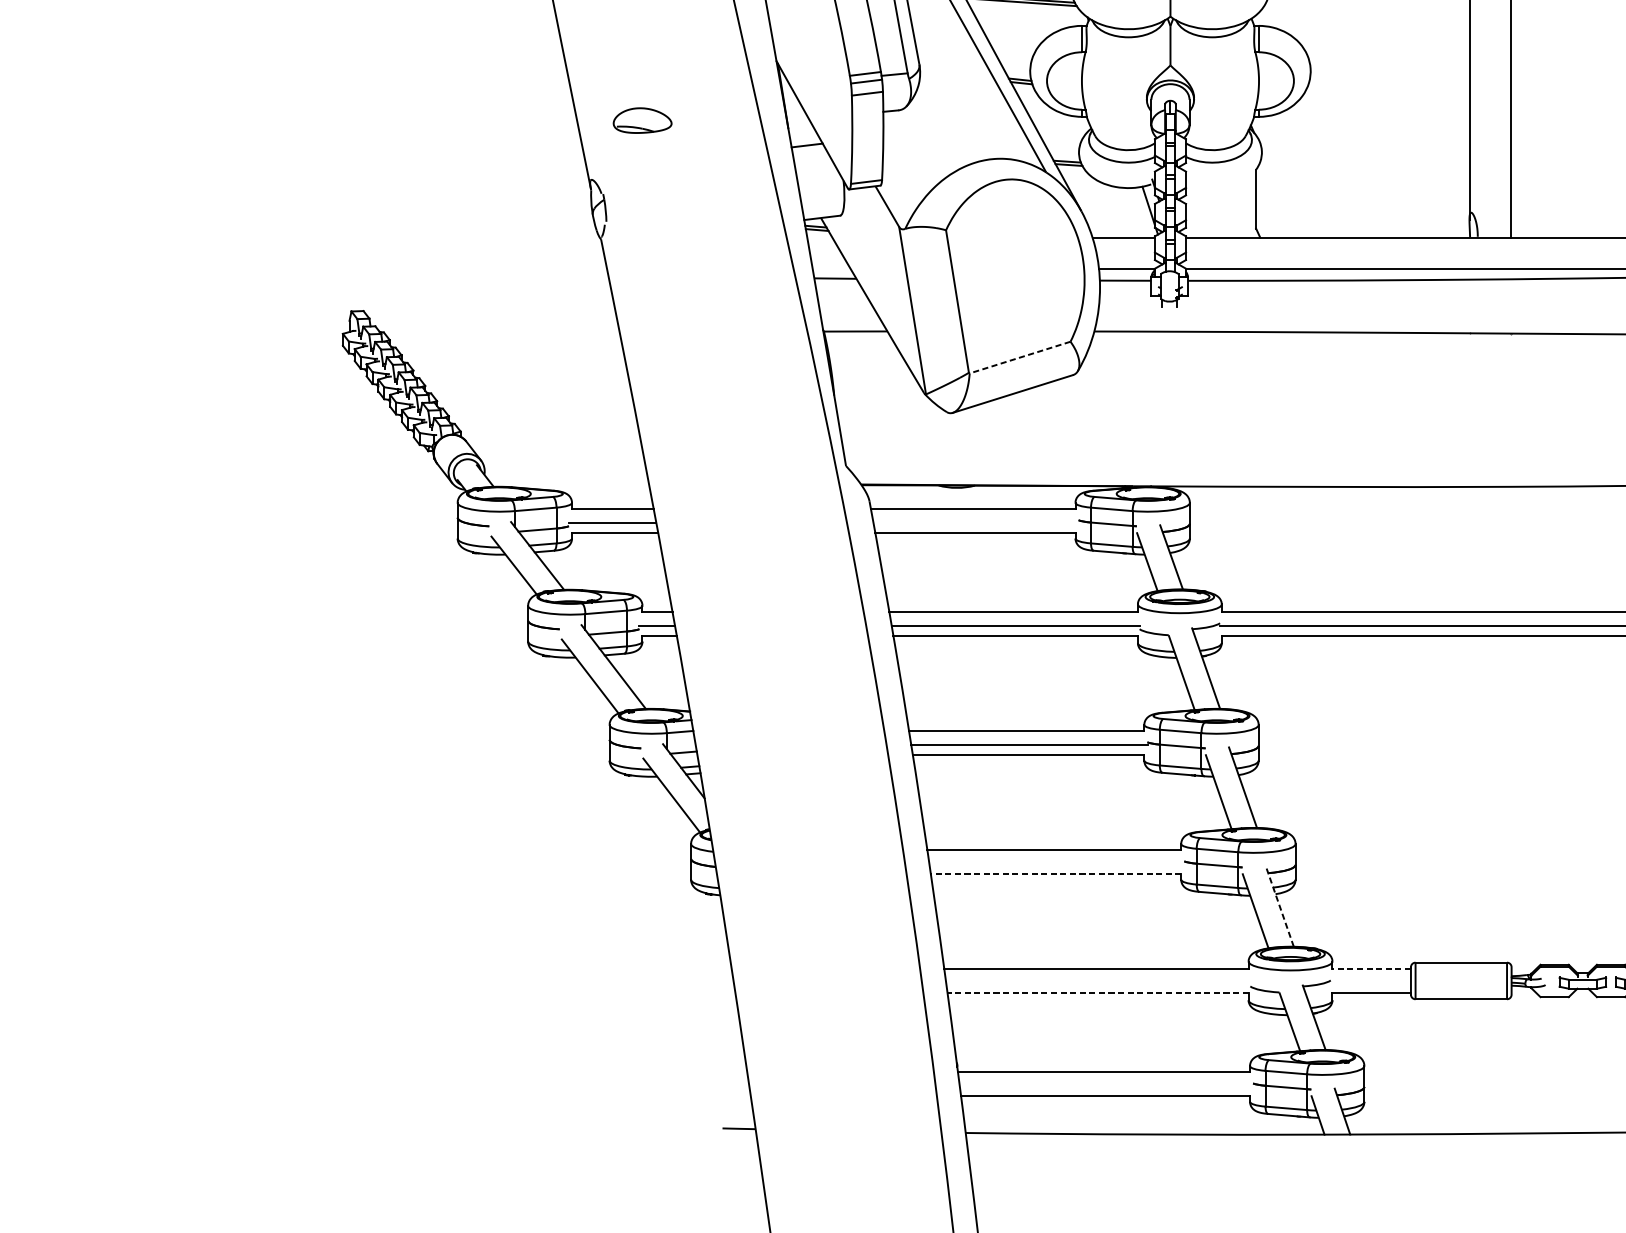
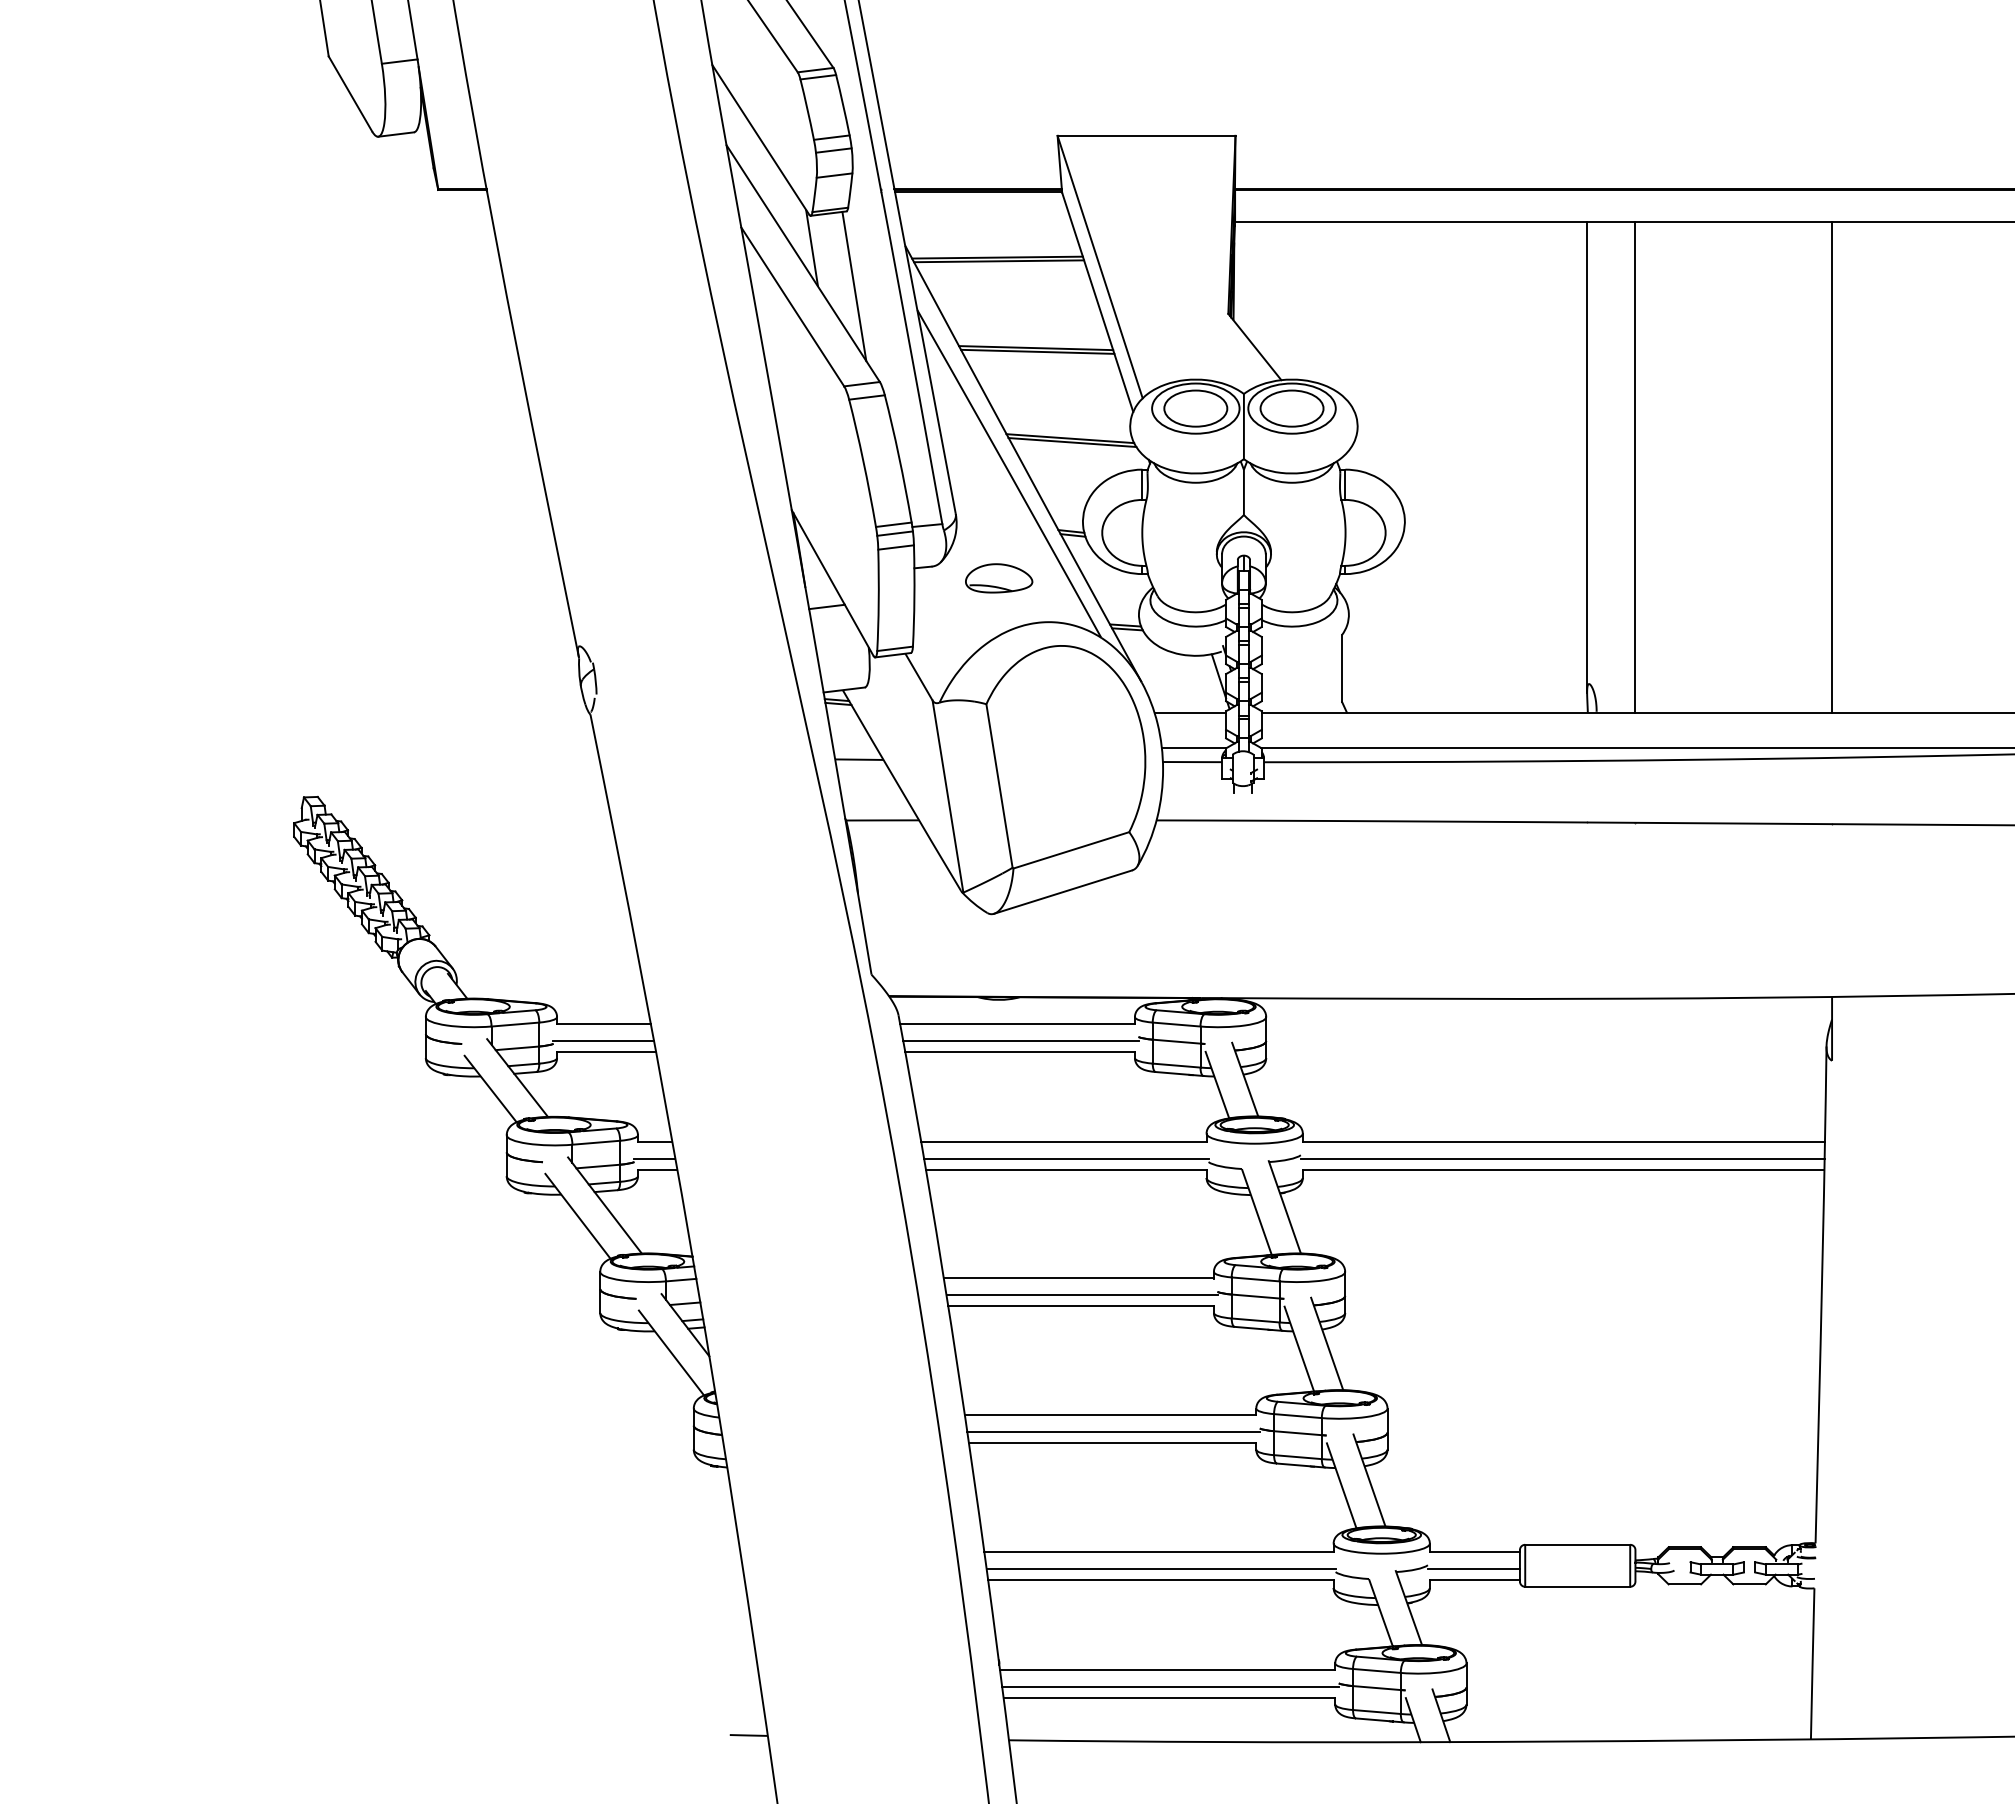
part: (642, 120) -> (999, 578), moved
line: (1020, 357) -> (1071, 850), dashed -> solid
line: (975, 523) -> (1020, 1040), added
line: (1056, 864) -> (1113, 1432), added
line: (1055, 874) -> (1112, 1443), dashed -> solid
line: (1279, 906) -> (1369, 1480), dashed -> solid
line: (1371, 968) -> (1474, 1551), dashed -> solid
line: (1097, 983) -> (1160, 1568), added
line: (1370, 983) -> (1473, 1568), added
line: (1097, 992) -> (1160, 1579), dashed -> solid
line: (1106, 1086) -> (1170, 1686), added

